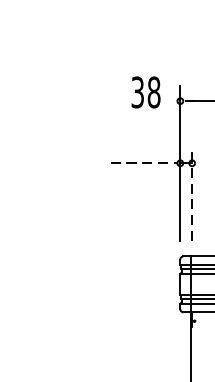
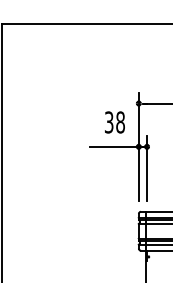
text: (145, 92) -> (114, 122), moved
line: (143, 162) -> (113, 146), dashed -> solid
line: (192, 192) -> (147, 167), dashed -> solid

